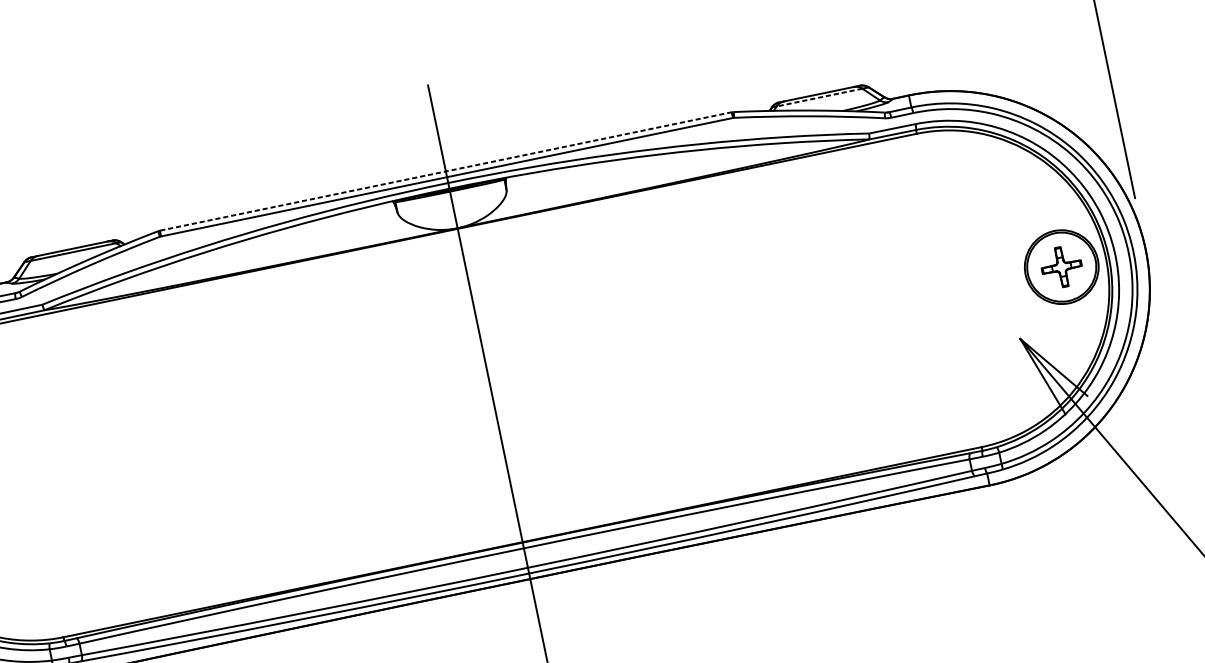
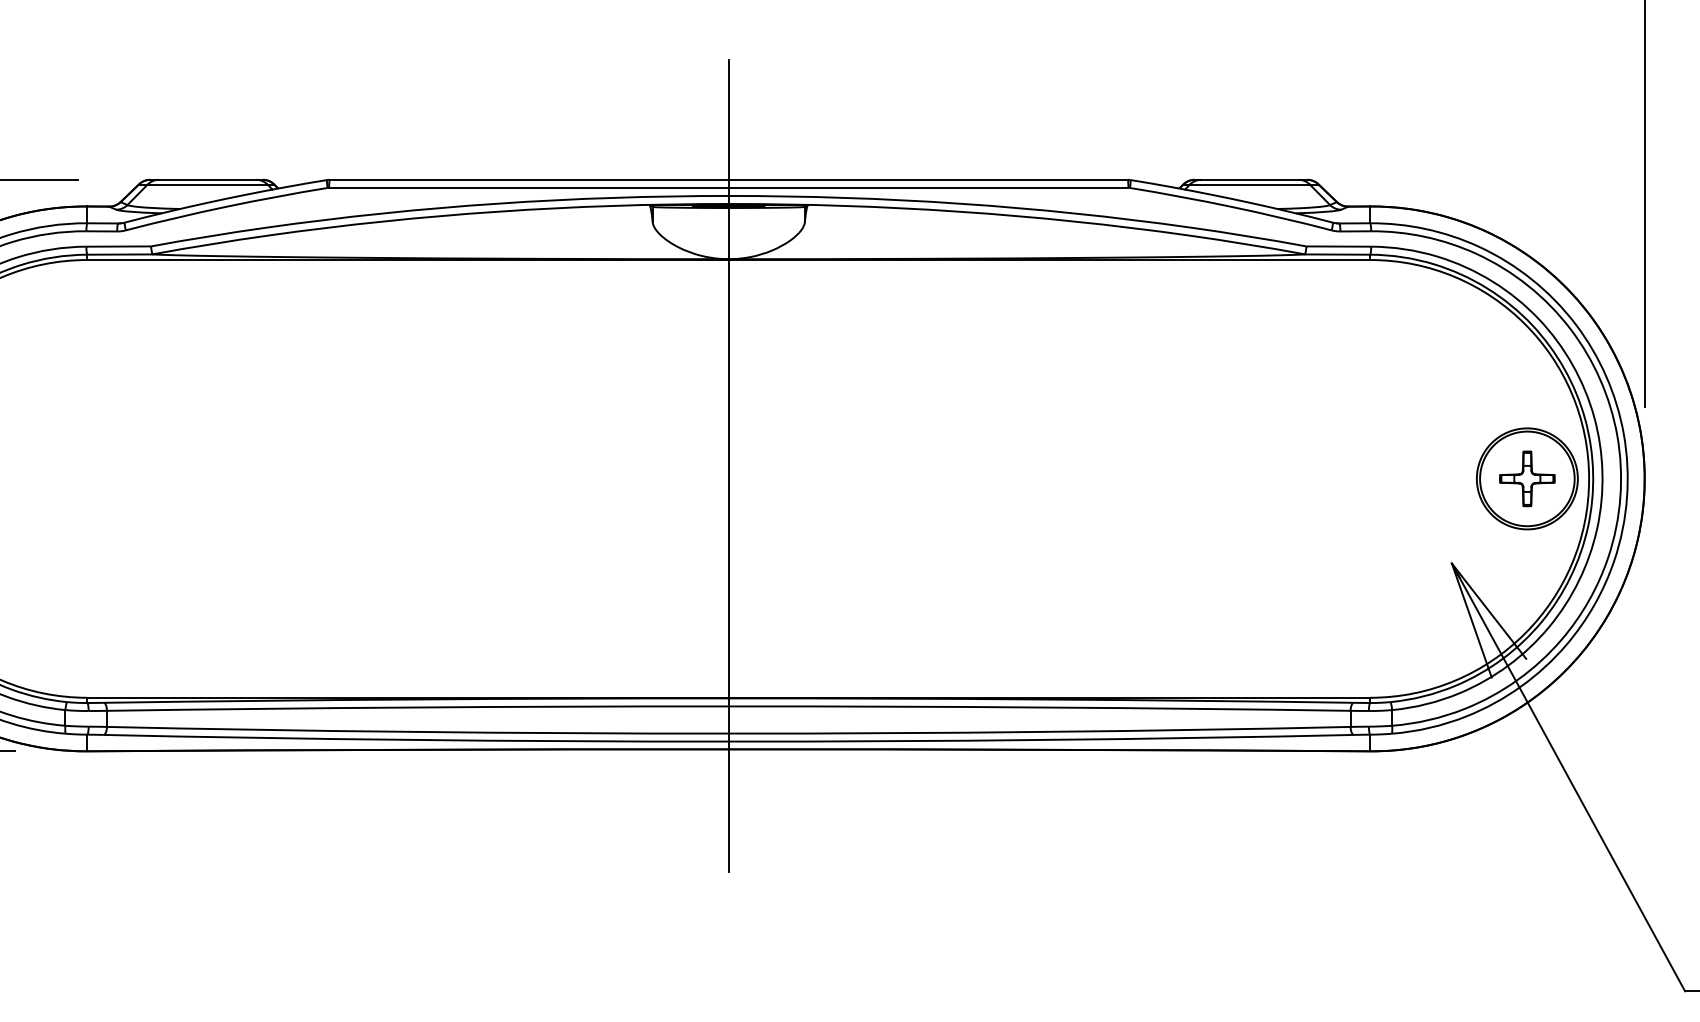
line: (819, 97) -> (1249, 184), dashed -> solid
line: (446, 171) -> (729, 179), dashed -> solid

